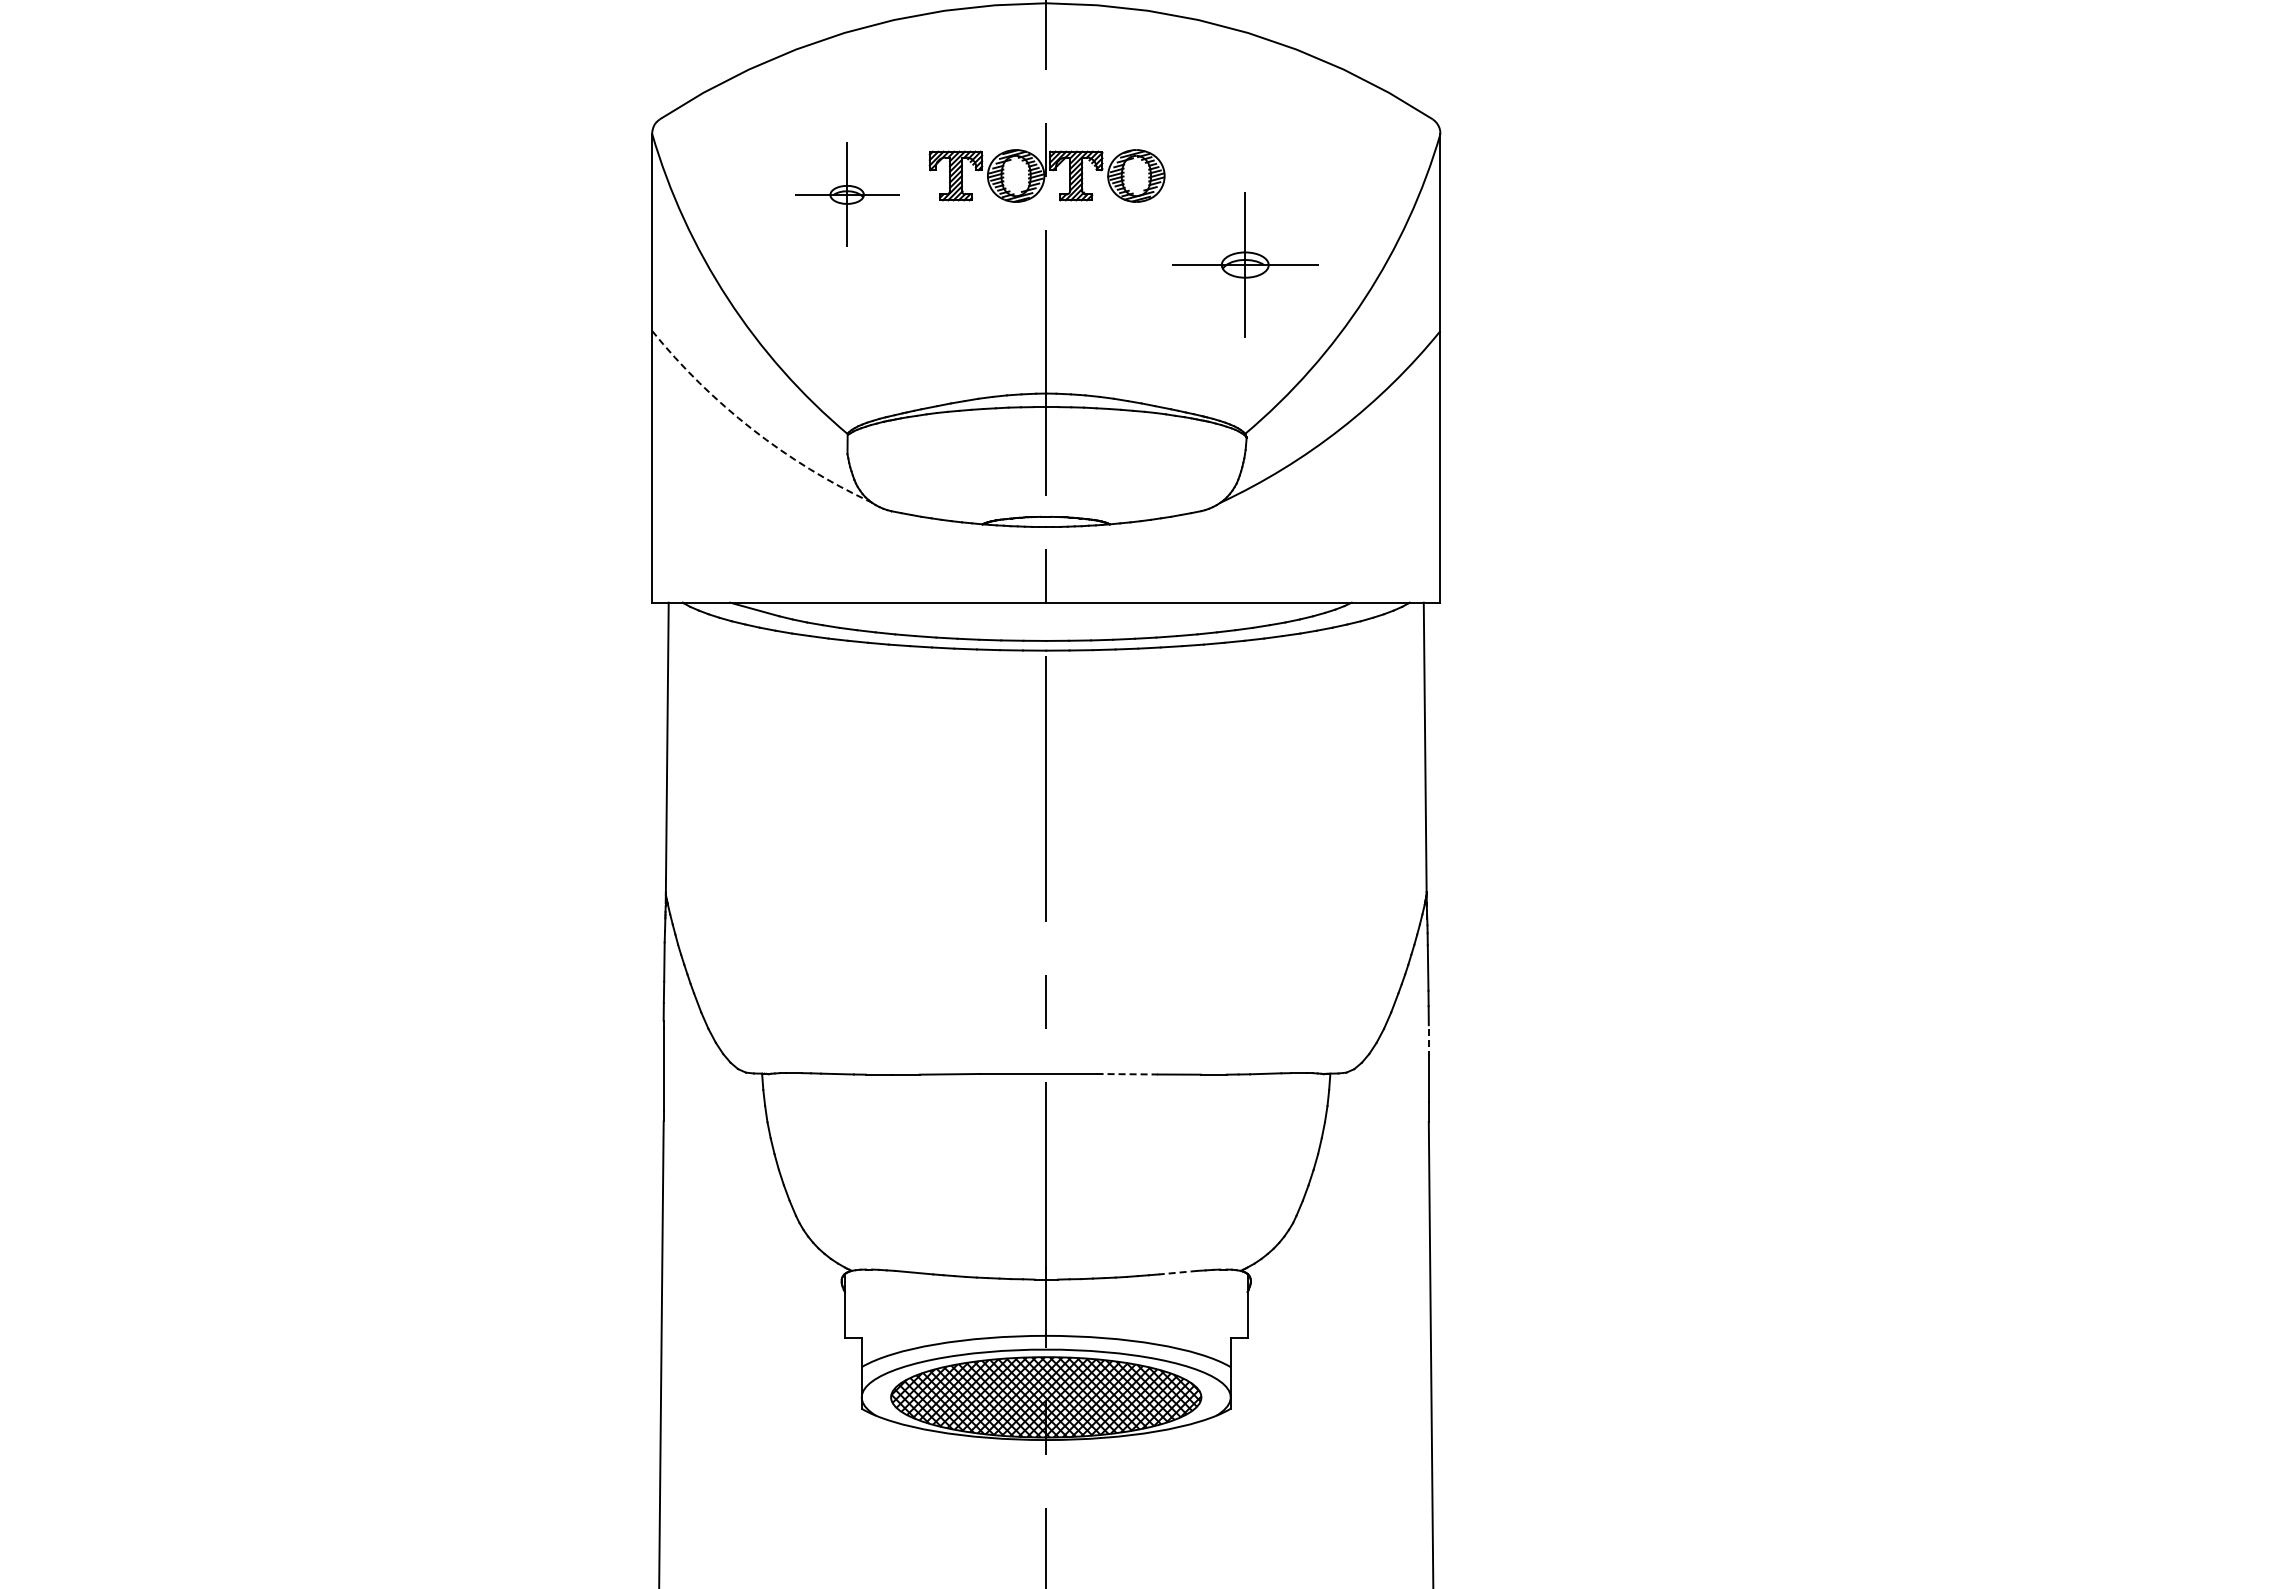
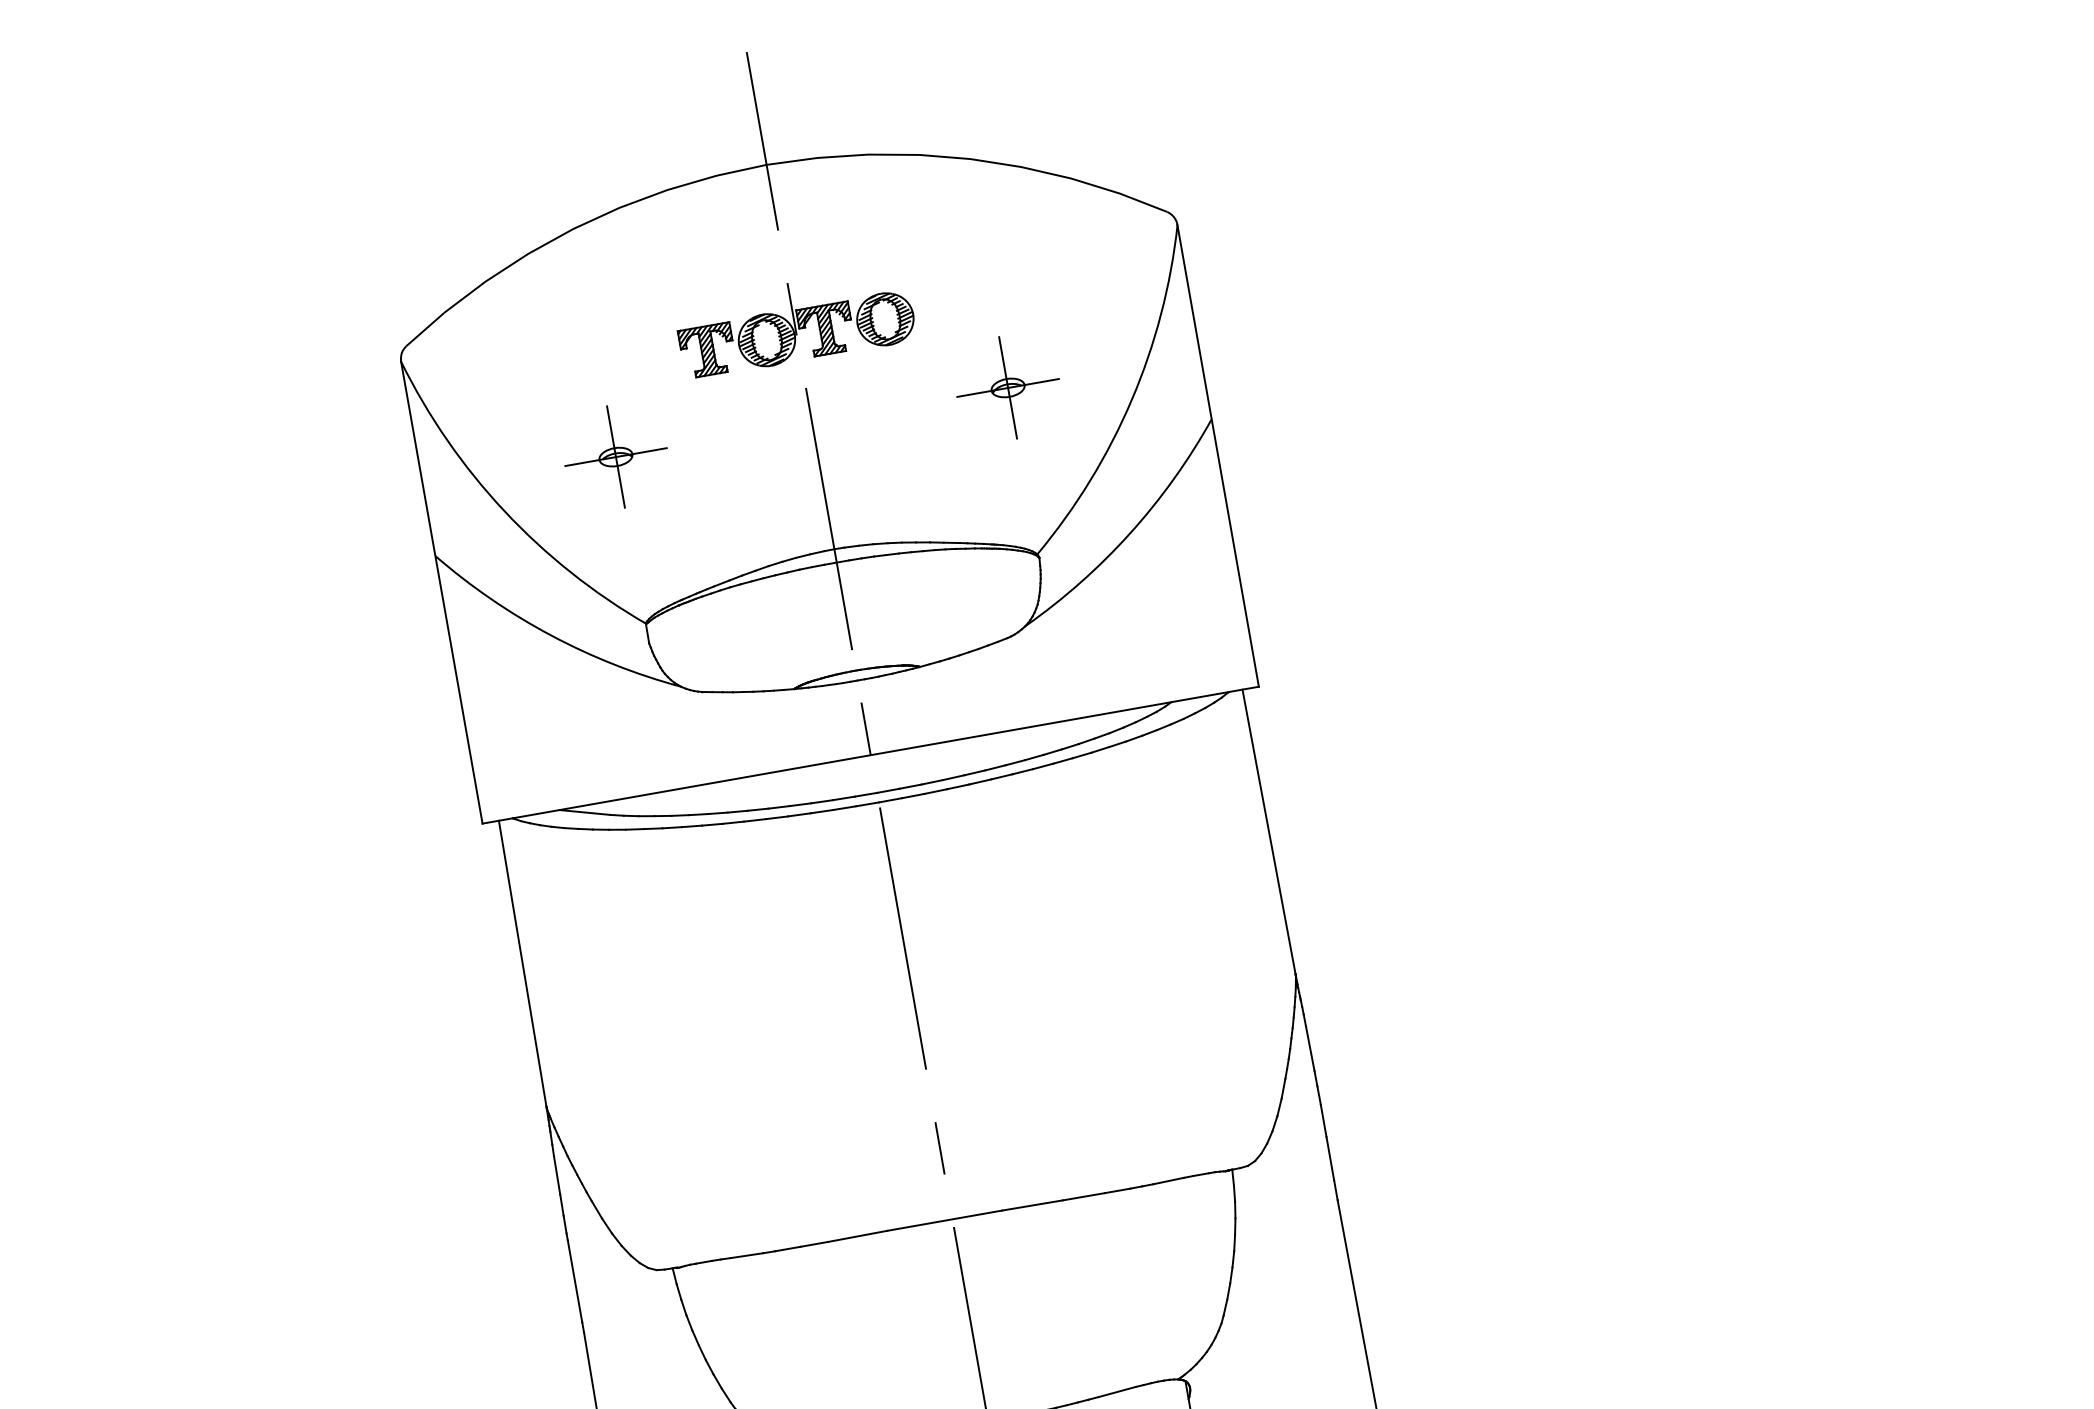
part: (847, 194) -> (616, 456), moved
part: (1245, 264) -> (1008, 387), size x0.71
arc: (752, 429) -> (551, 635), dashed -> solid
line: (1428, 1040) -> (1323, 1119), dashed -> solid
line: (1127, 1074) -> (1032, 1205), dashed -> solid
line: (1177, 1272) -> (1116, 1392), dashed -> solid

